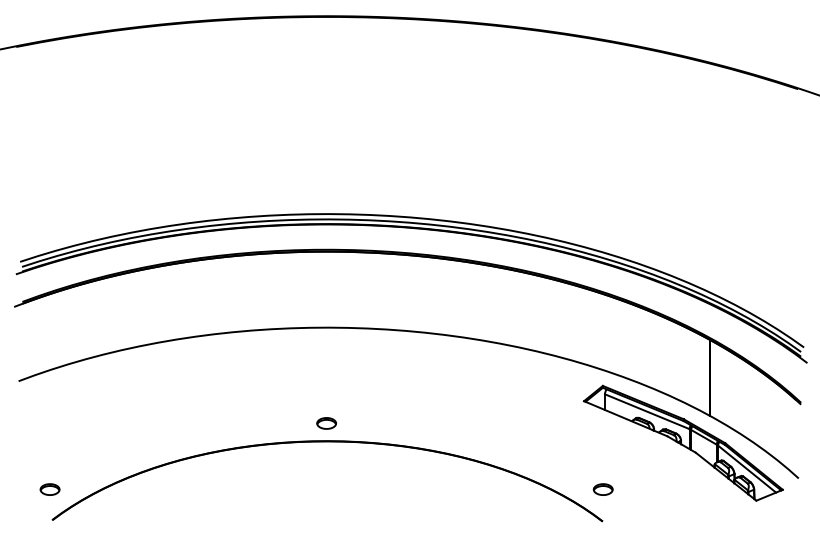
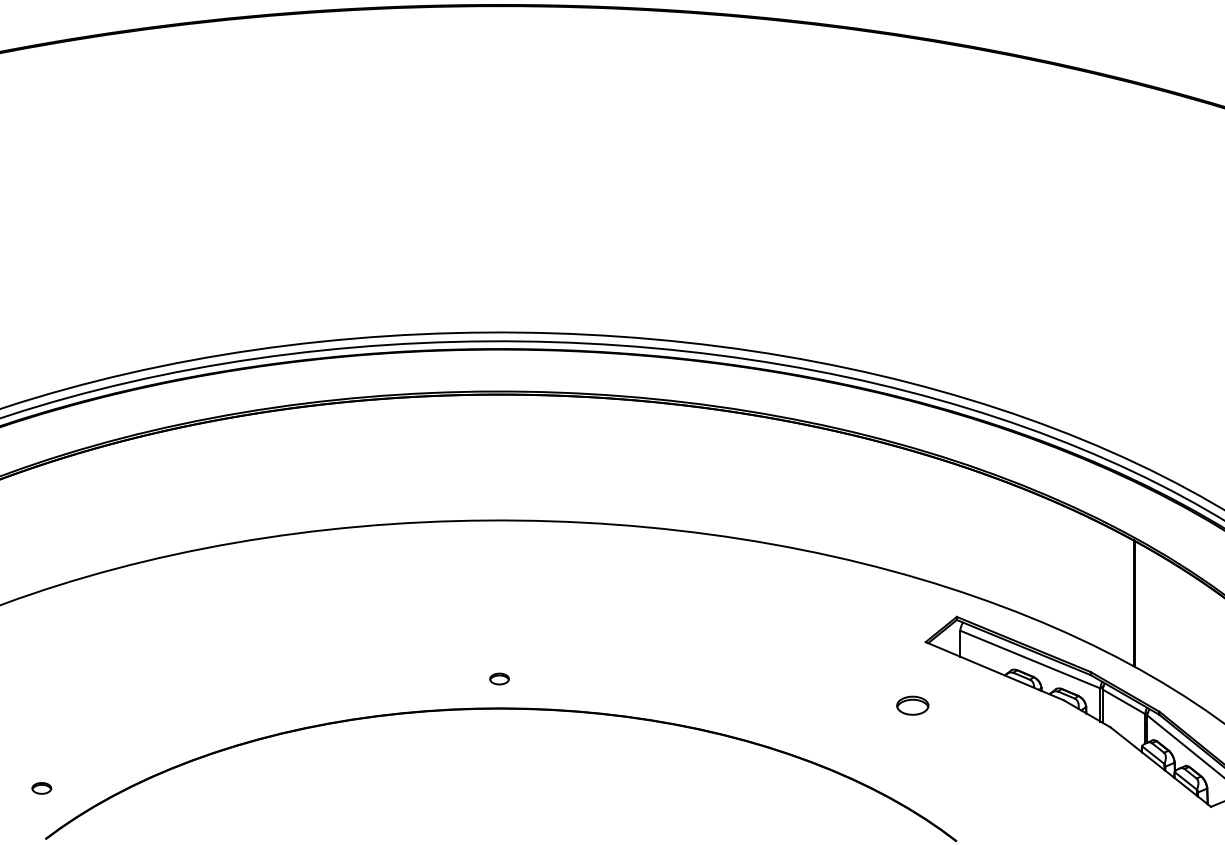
part: (326, 423) -> (499, 679), size x0.6
part: (49, 489) -> (40, 788), size x0.6
part: (602, 489) -> (911, 705), moved

